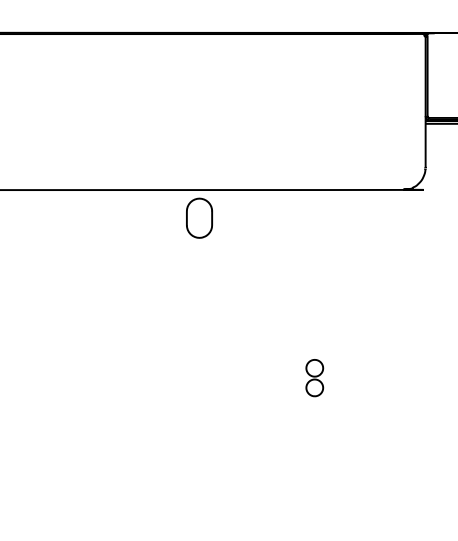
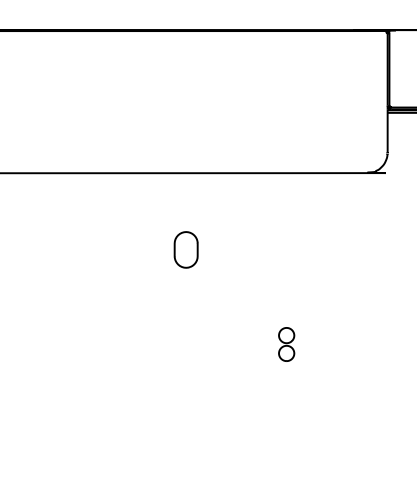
part: (199, 217) -> (186, 249), moved

